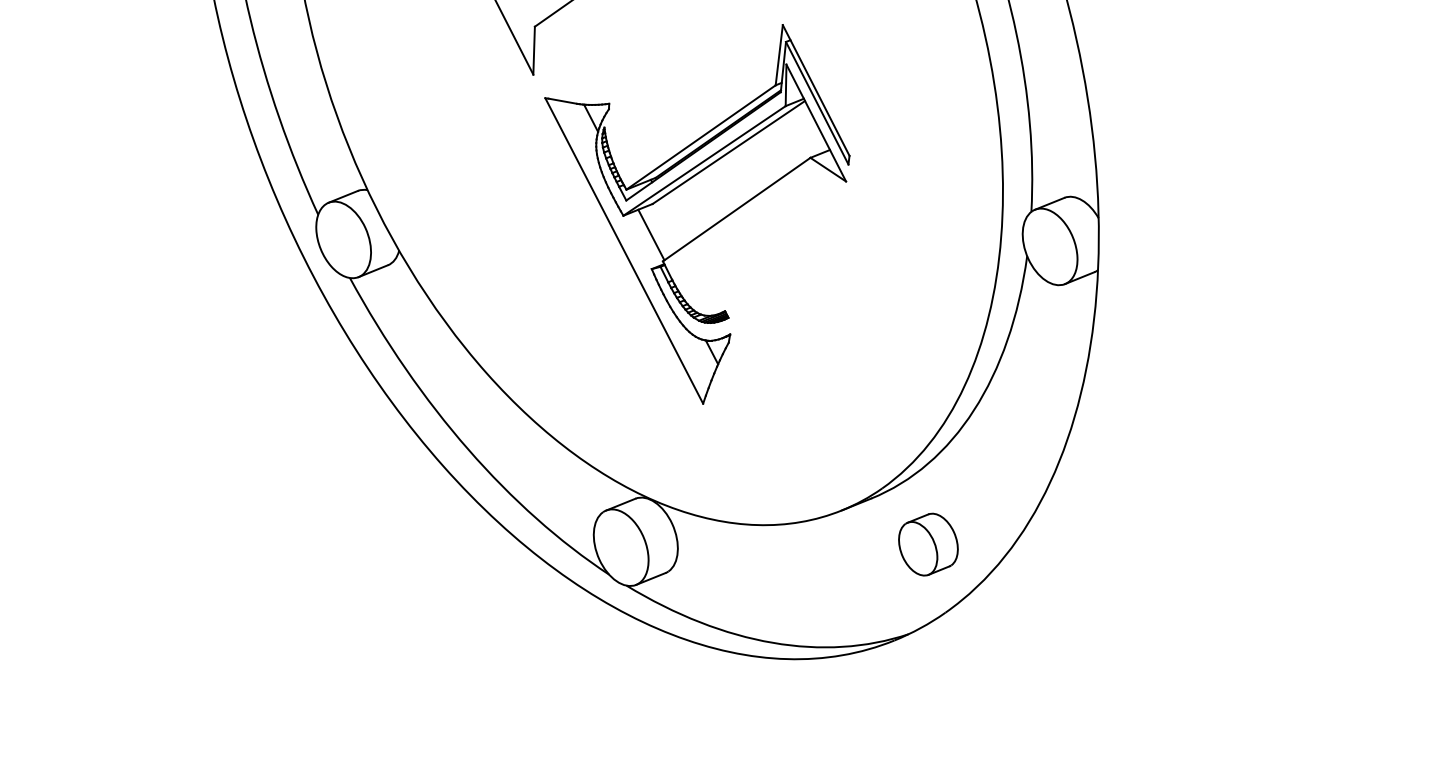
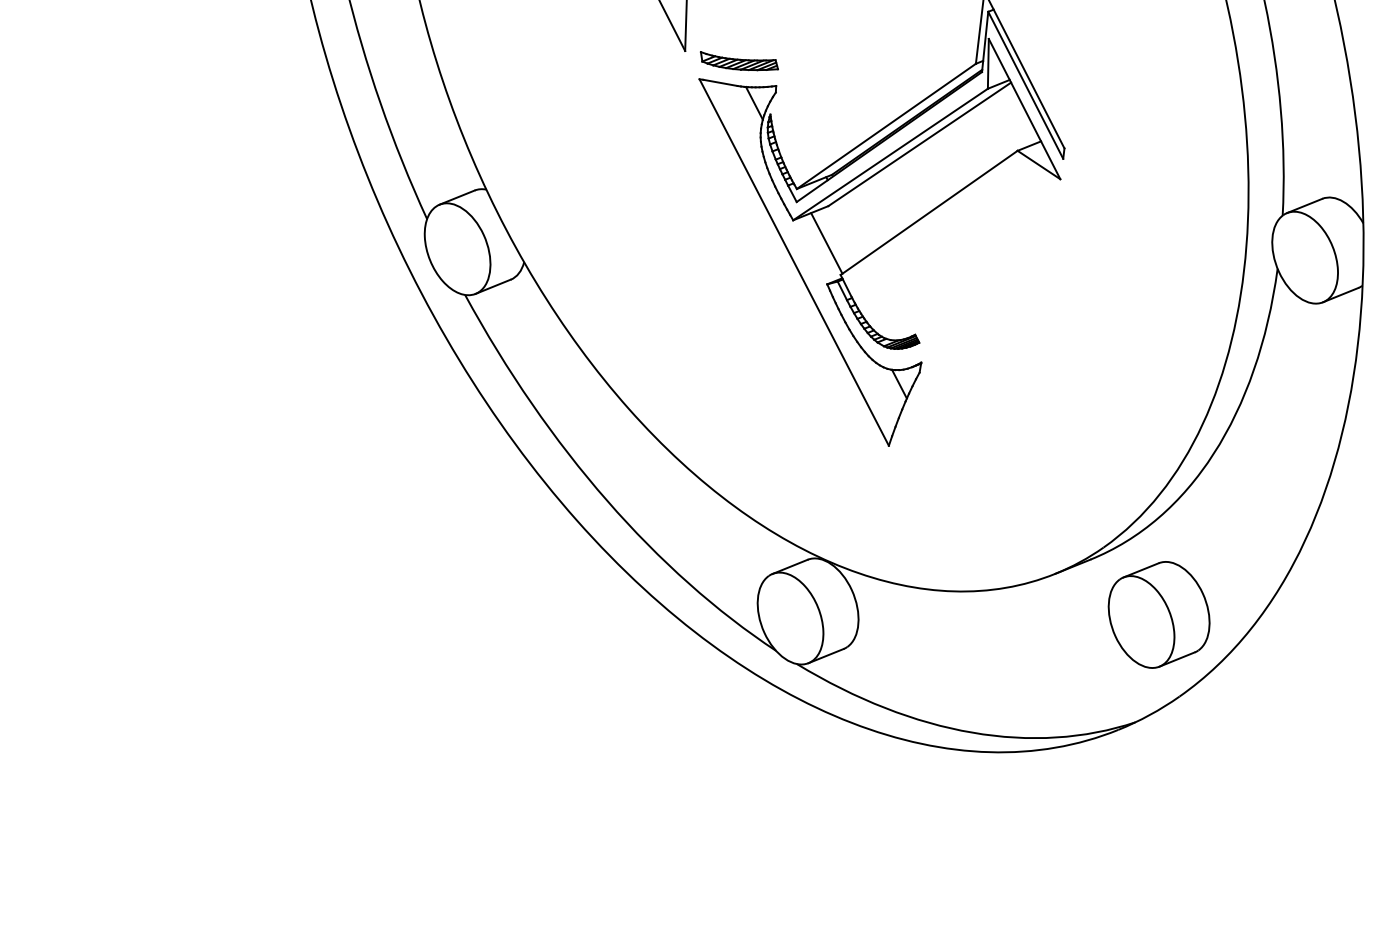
part: (578, 82) -> (739, 60), added
part: (928, 544) -> (1159, 614), size x1.43

